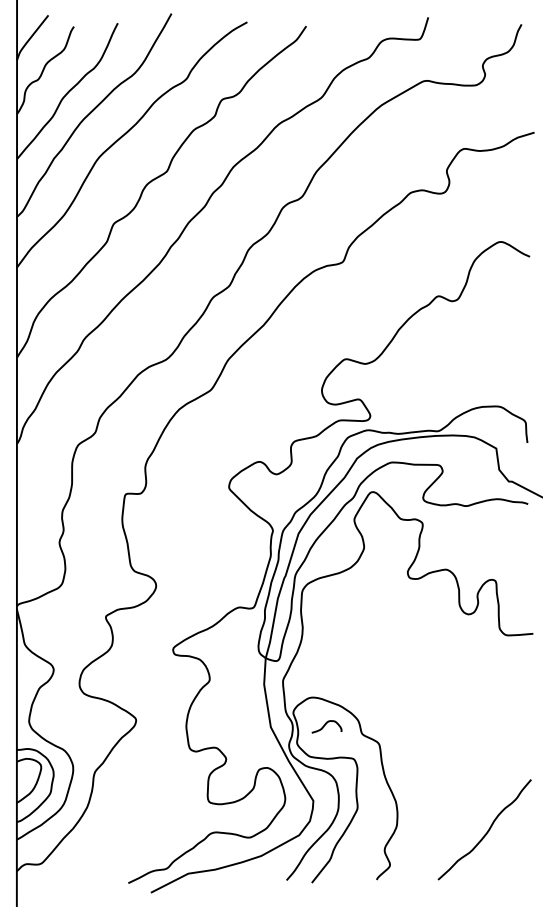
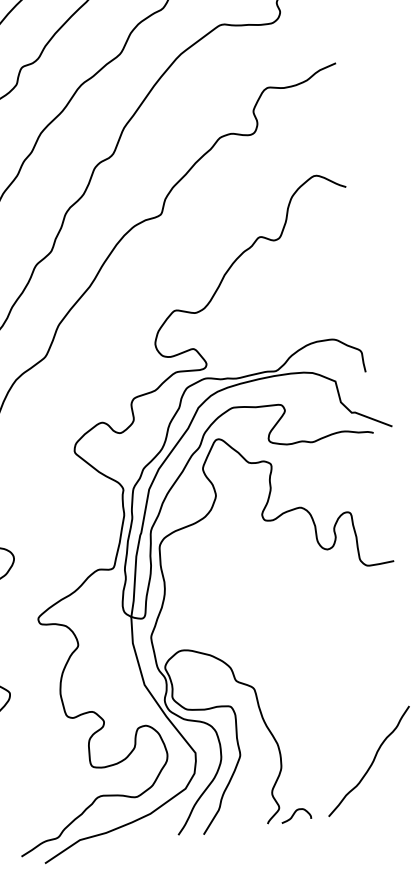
curve: (325, 725) -> (294, 814), moved

